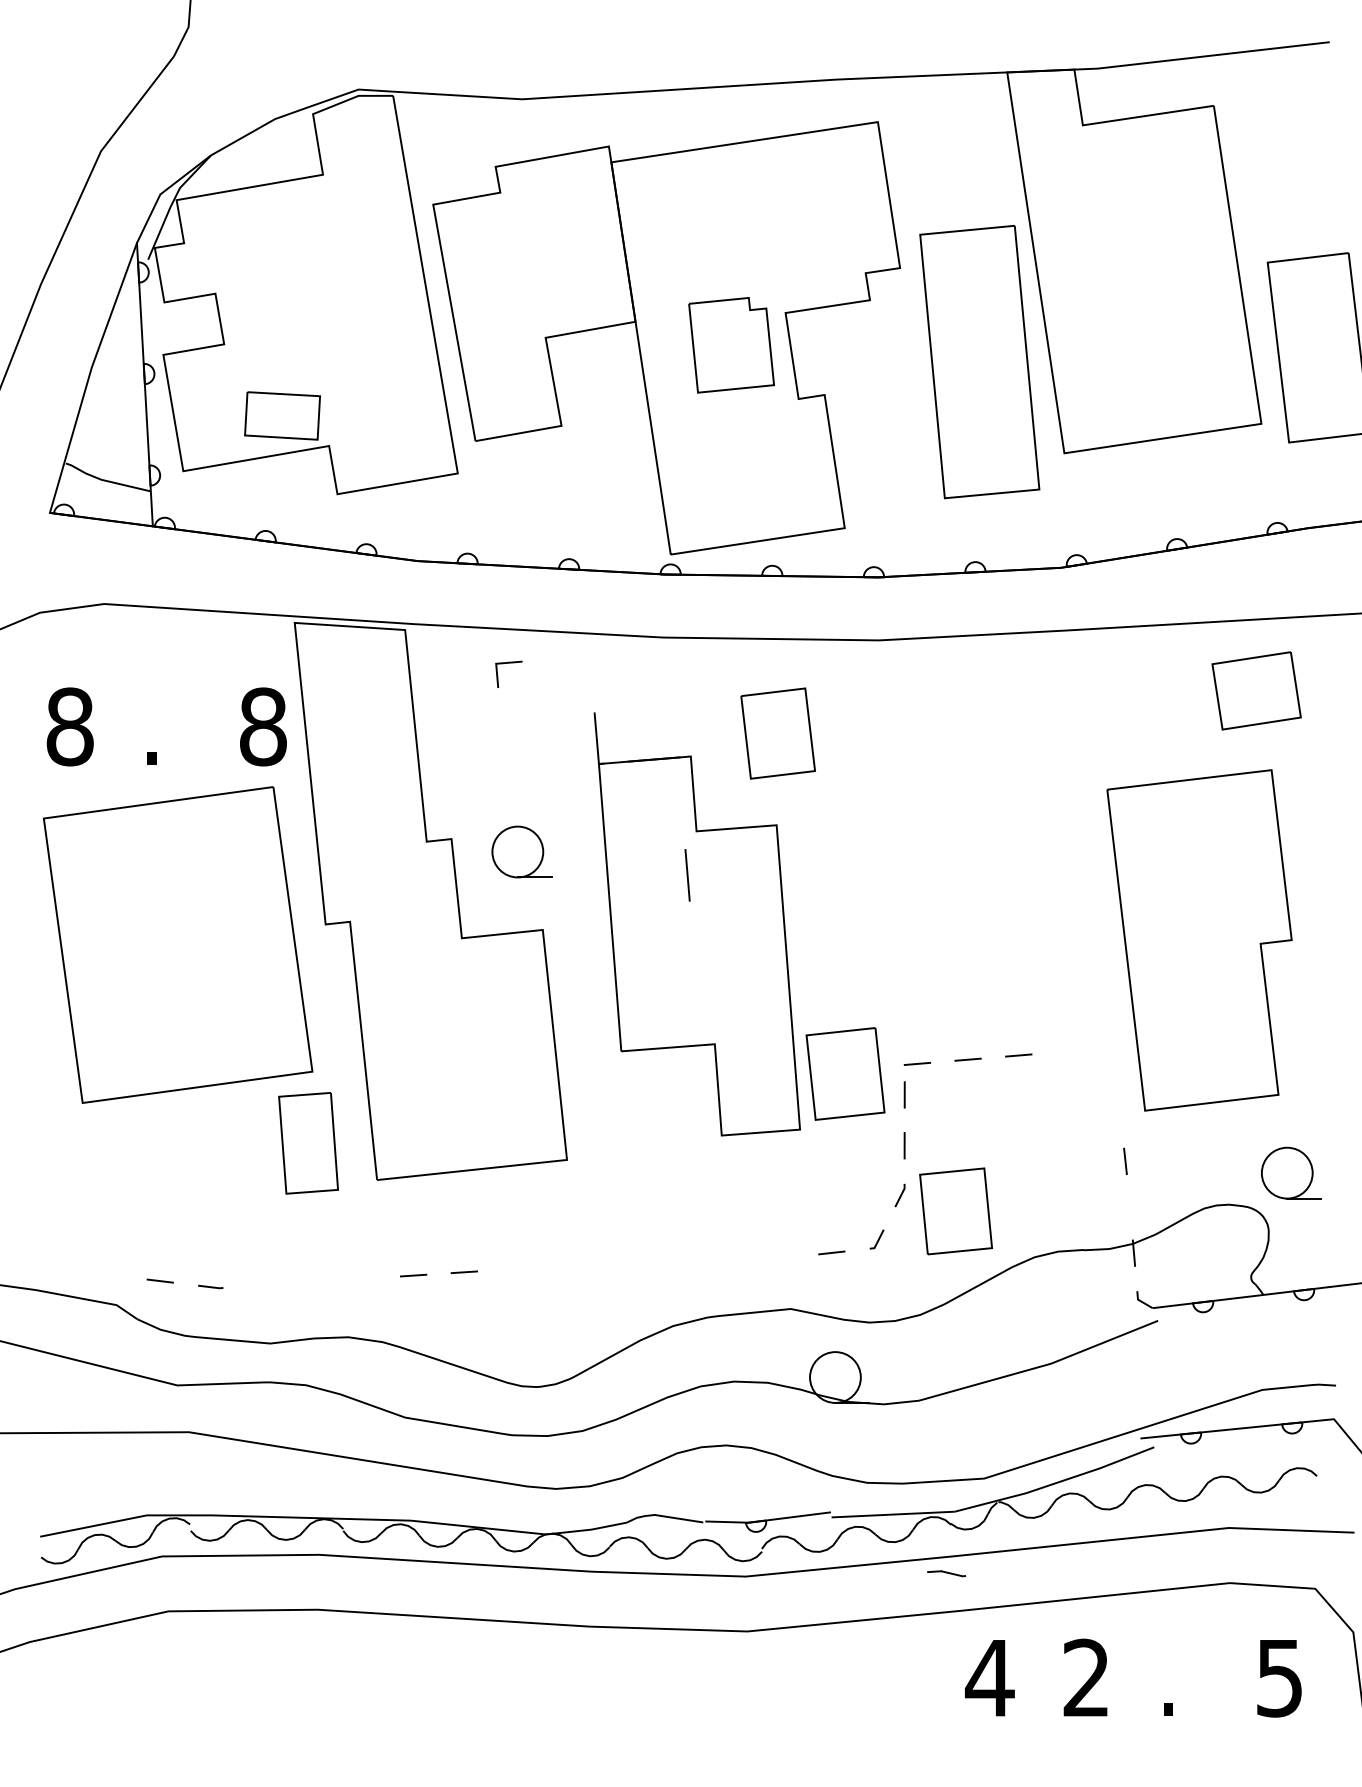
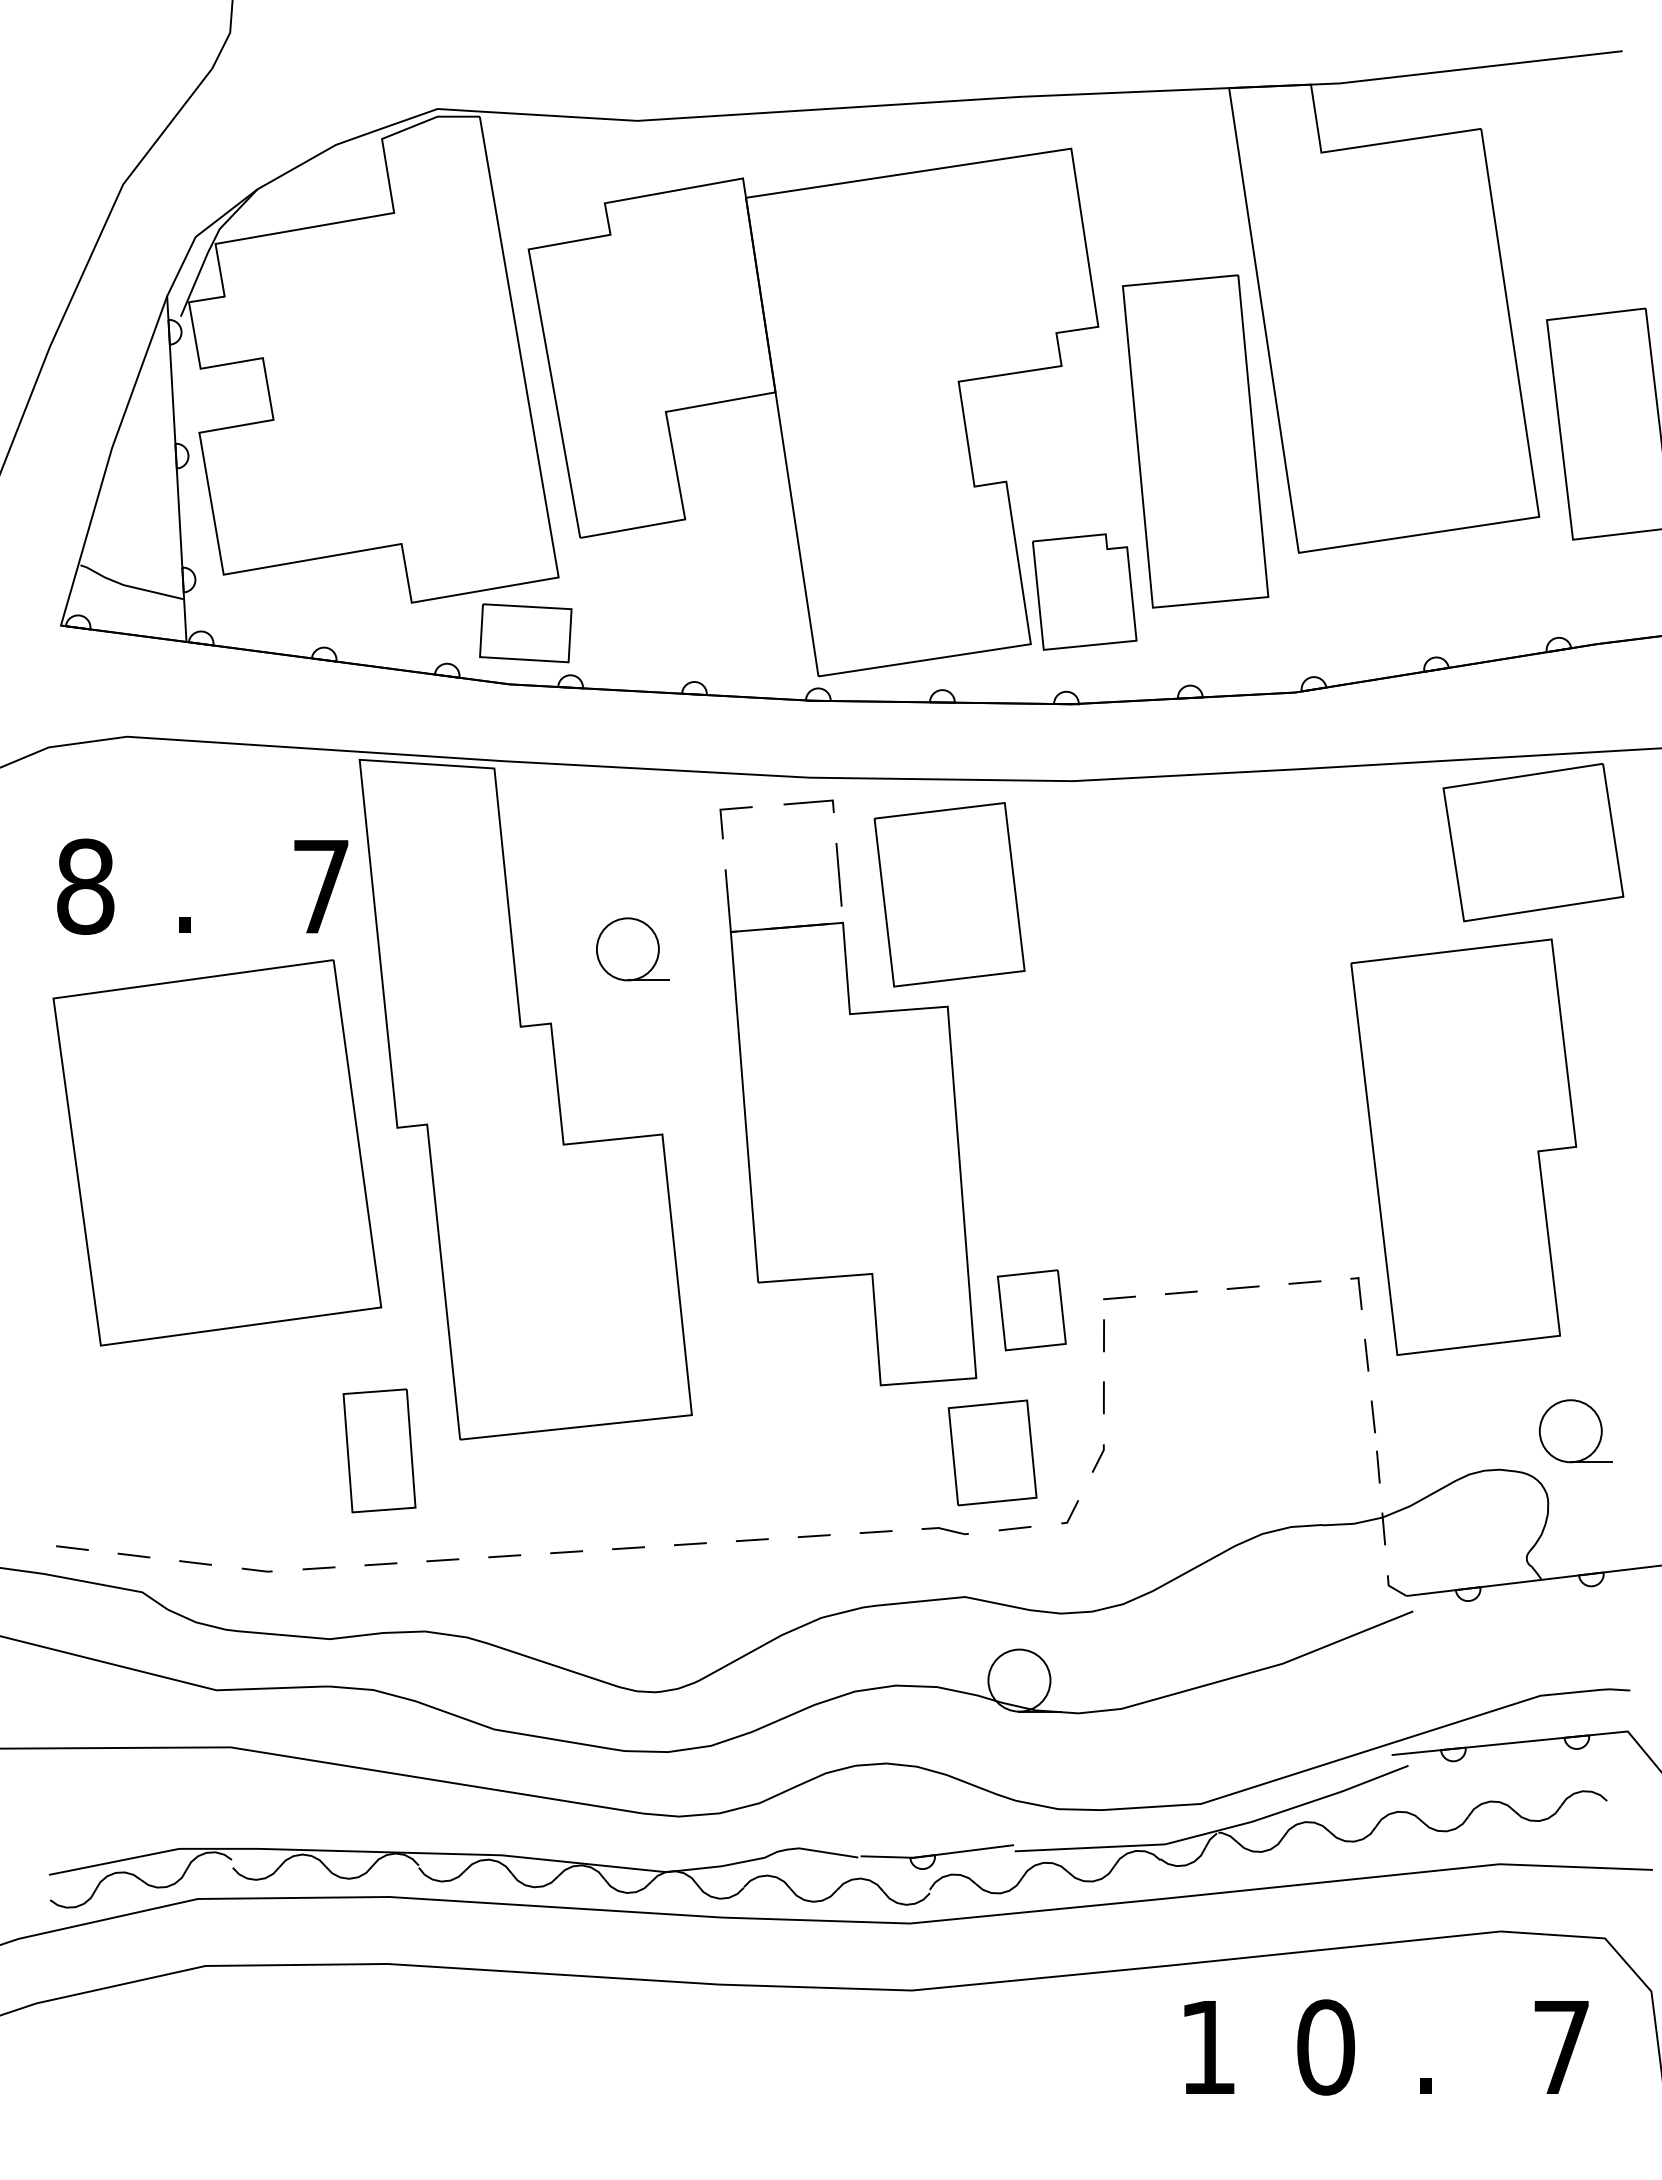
part: (731, 344) -> (1084, 591), moved
part: (282, 416) -> (525, 633), moved
line: (662, 658) -> (808, 803), added
line: (508, 663) -> (735, 809), moved
part: (1256, 690) -> (1533, 842), size x1.67
text: (263, 726) -> (321, 886), 8 -> 7
part: (778, 733) -> (949, 894), size x1.67
part: (521, 852) -> (632, 949), moved
line: (687, 875) -> (838, 874), moved
line: (1069, 1051) -> (1304, 1282), added
part: (1111, 1060) -> (1356, 1293), added
part: (845, 1074) -> (1031, 1310), size x0.71
line: (1119, 1110) -> (1366, 1354), added
part: (308, 1143) -> (379, 1450), moved
line: (1129, 1202) -> (1378, 1466), added
part: (955, 1211) -> (992, 1452), moved
line: (717, 1256) -> (875, 1532), added
line: (666, 1259) -> (813, 1536), added
line: (615, 1262) -> (751, 1540), added
line: (565, 1265) -> (689, 1544), added
line: (59, 1268) -> (72, 1547), added
line: (515, 1269) -> (628, 1548), added
line: (109, 1274) -> (133, 1555), added
line: (362, 1279) -> (442, 1560), added
line: (311, 1282) -> (380, 1564), added
line: (261, 1285) -> (318, 1568), added
part: (946, 1574) -> (944, 1531), moved
text: (989, 1678) -> (1207, 2047), 4 -> 1
text: (1087, 1678) -> (1326, 2047), 2 -> 0
text: (1279, 1678) -> (1561, 2048), 5 -> 7

